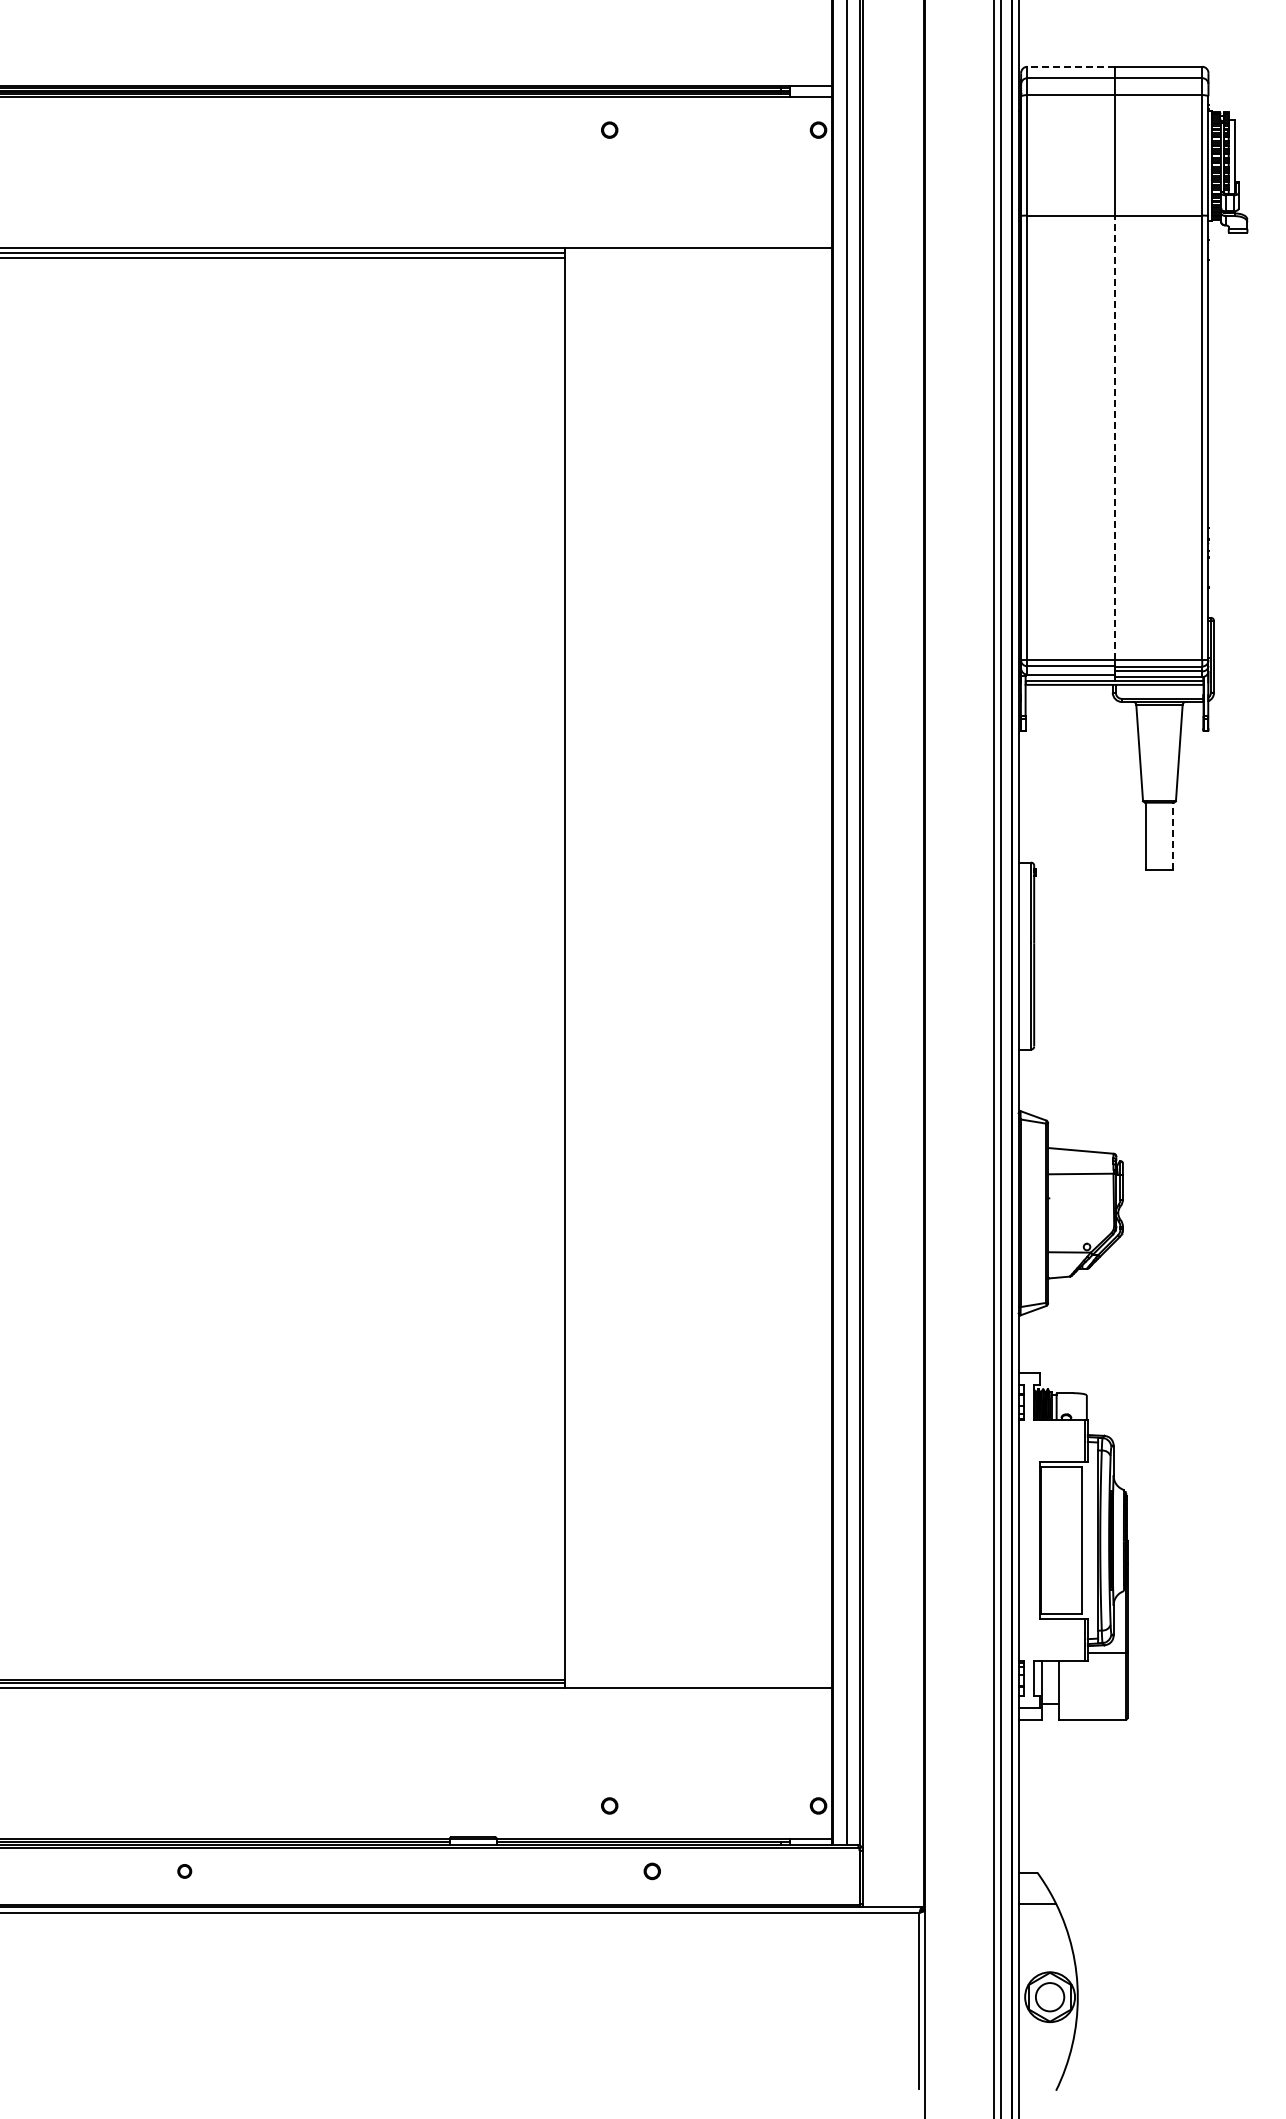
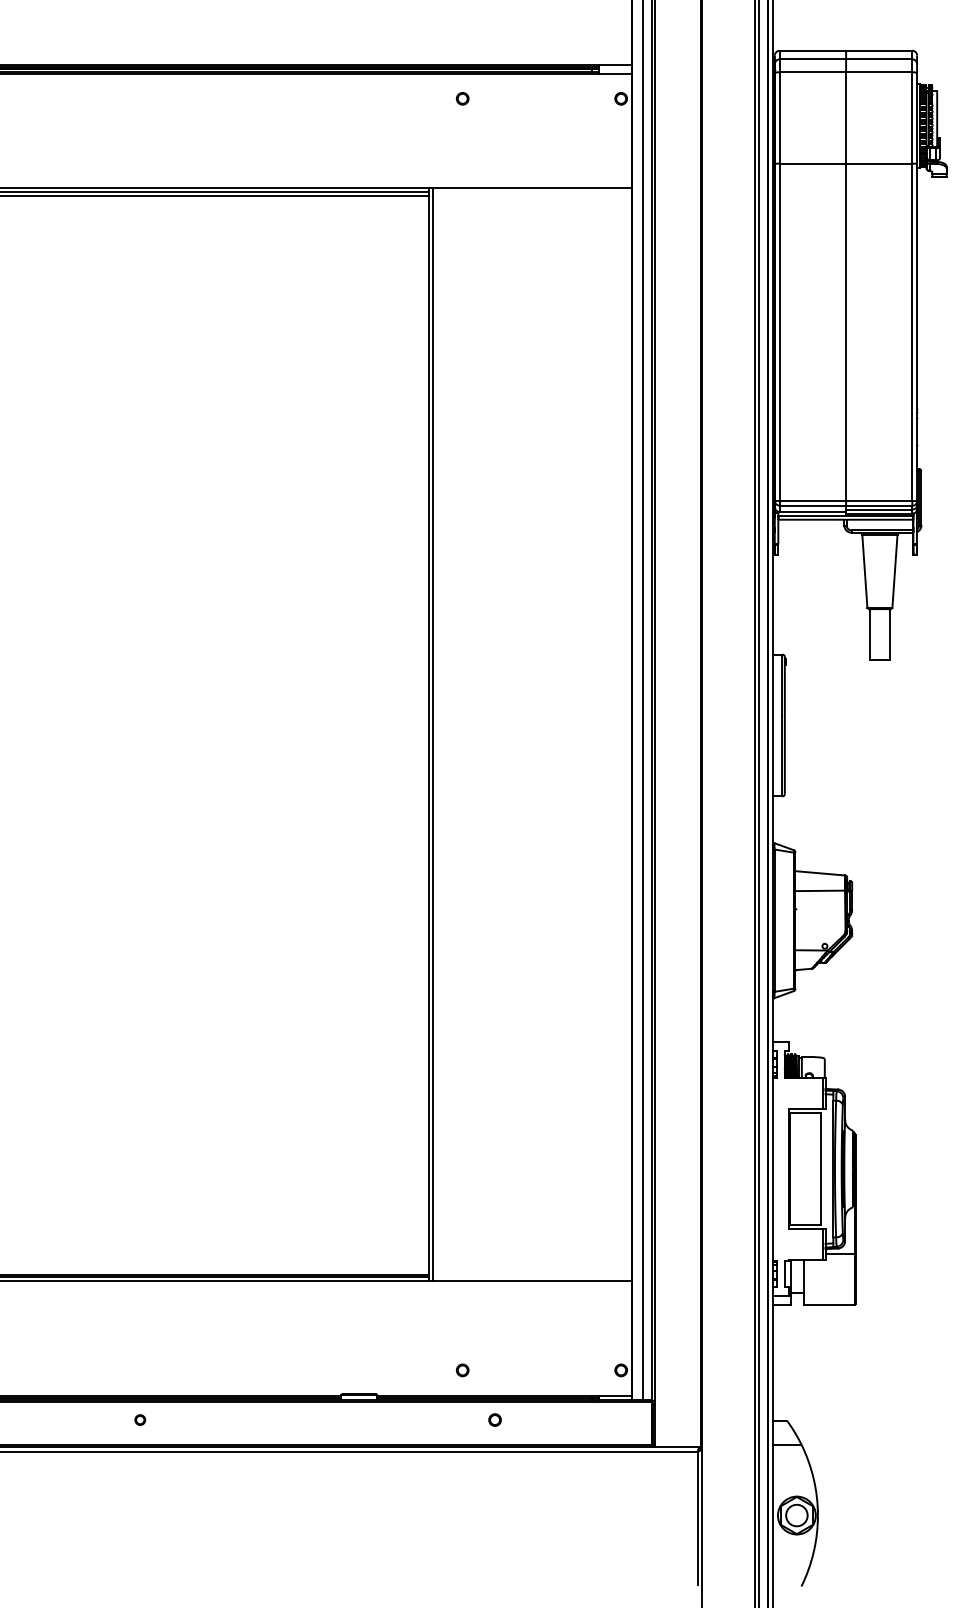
line: (1071, 66) -> (813, 50), dashed -> solid
line: (1114, 437) -> (845, 332), dashed -> solid
line: (1172, 836) -> (889, 634), dashed -> solid
line: (570, 967) -> (432, 734), added

